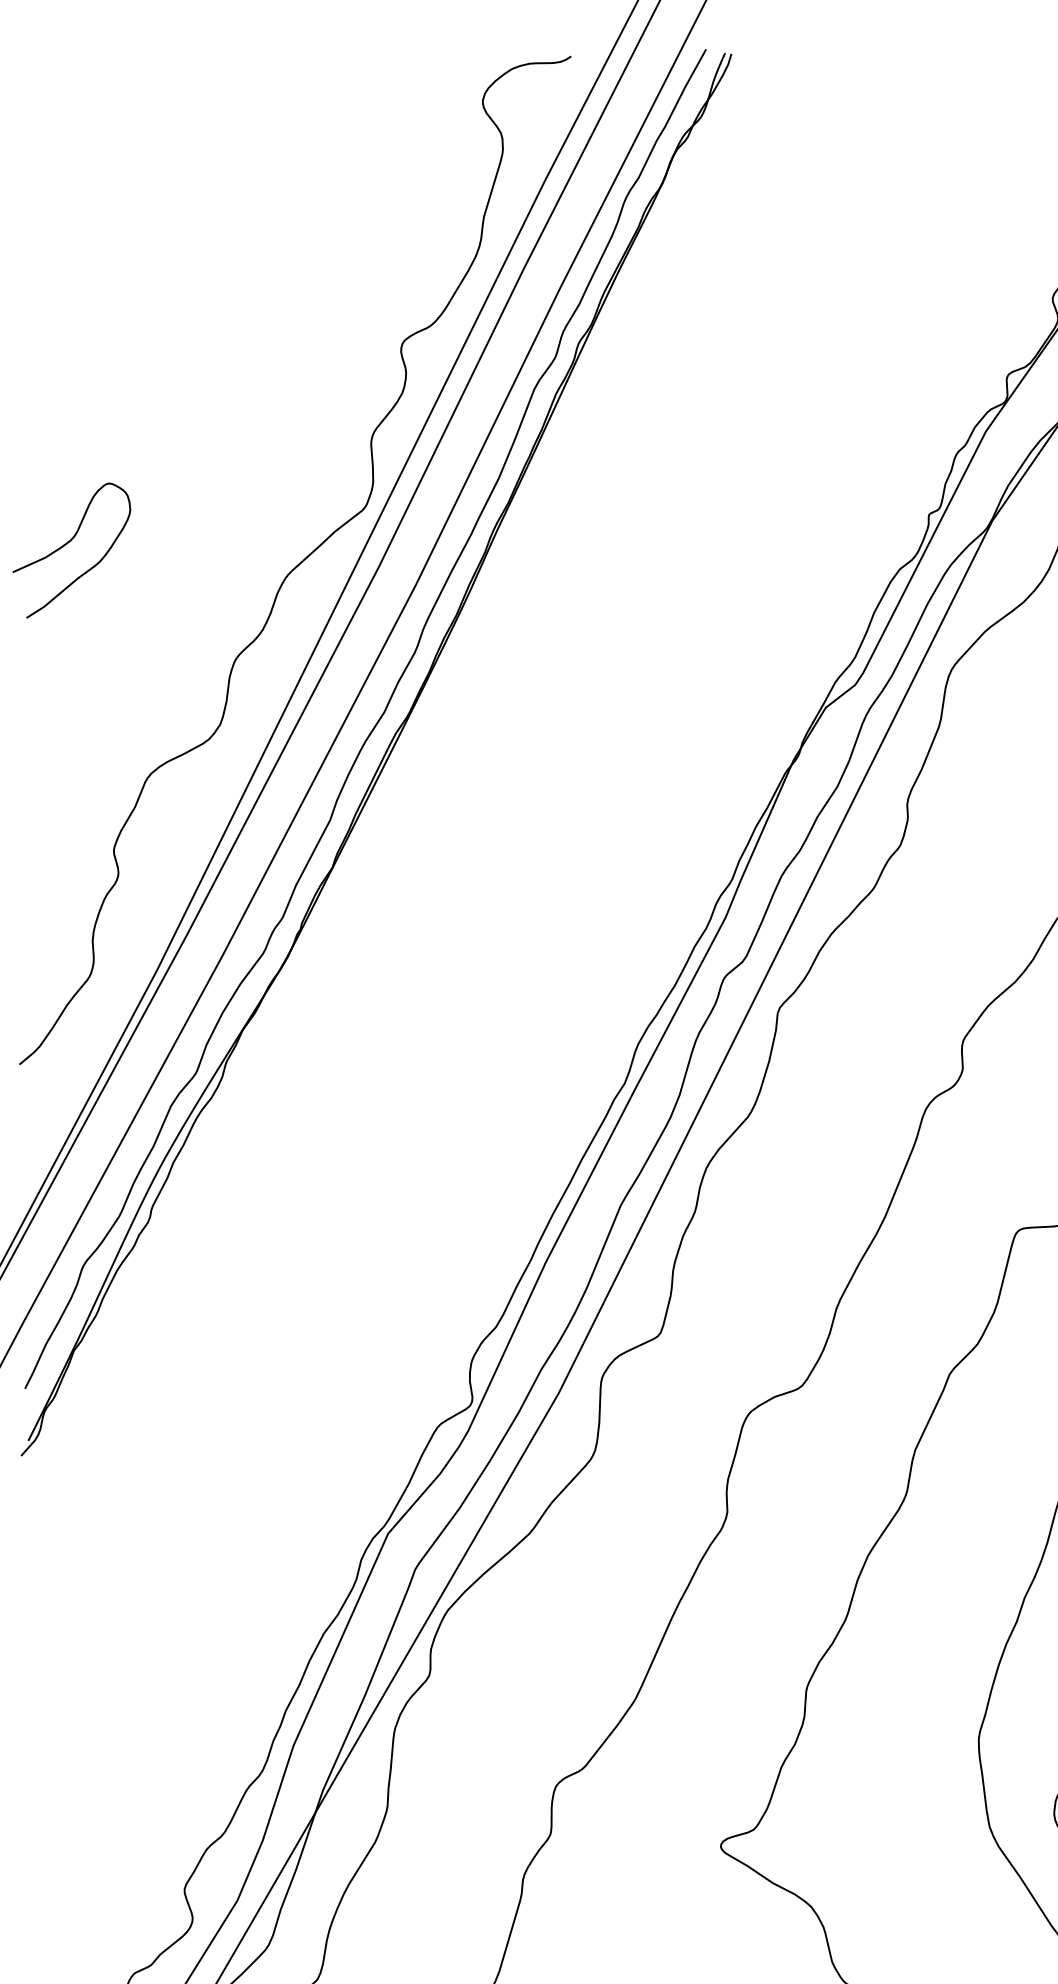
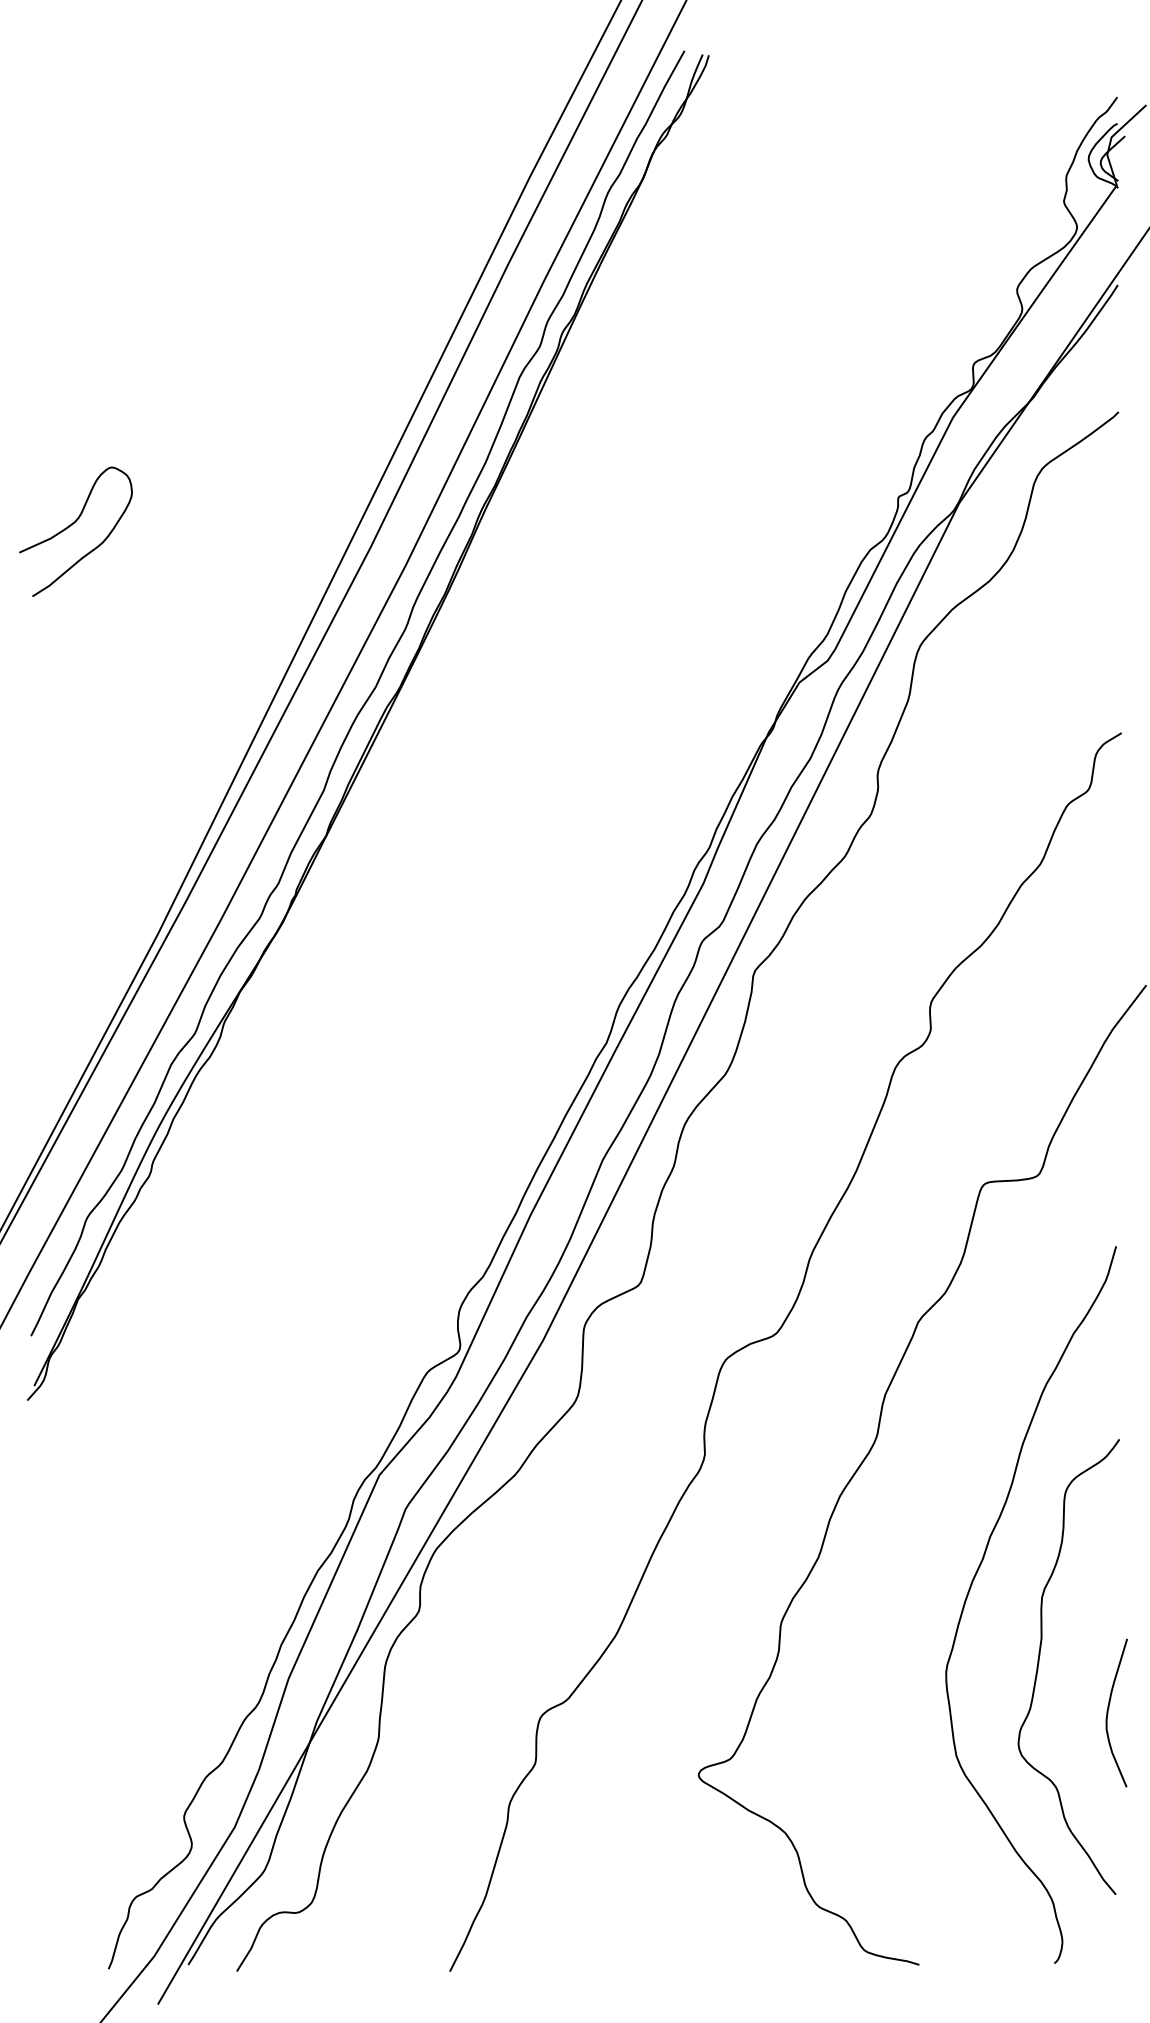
curve: (298, 563) -> (293, 544), removed

